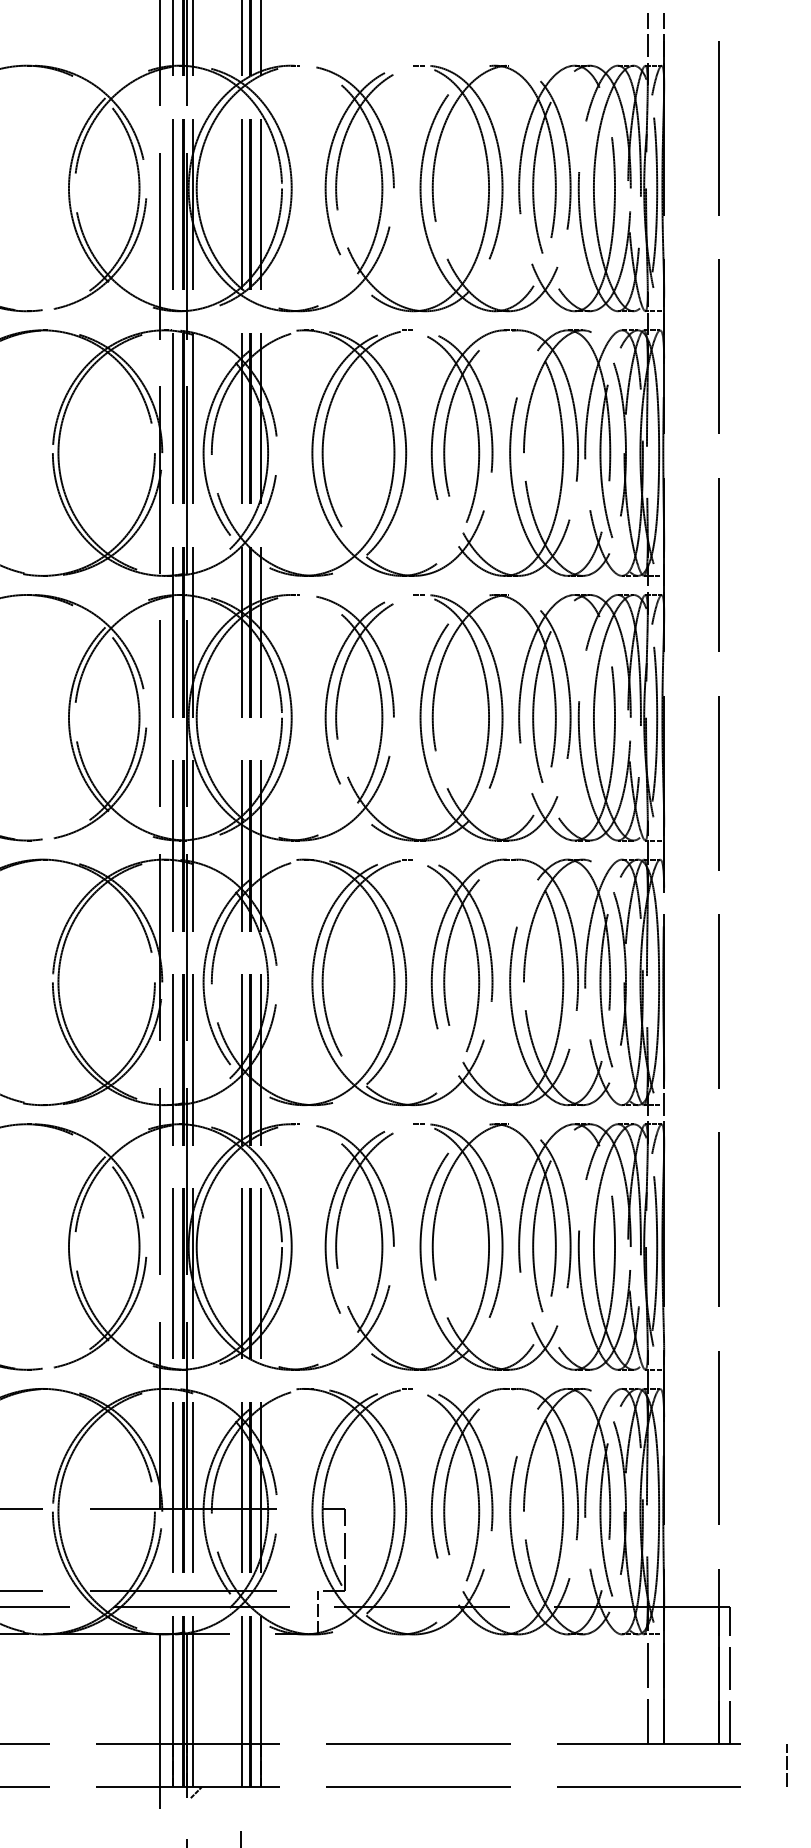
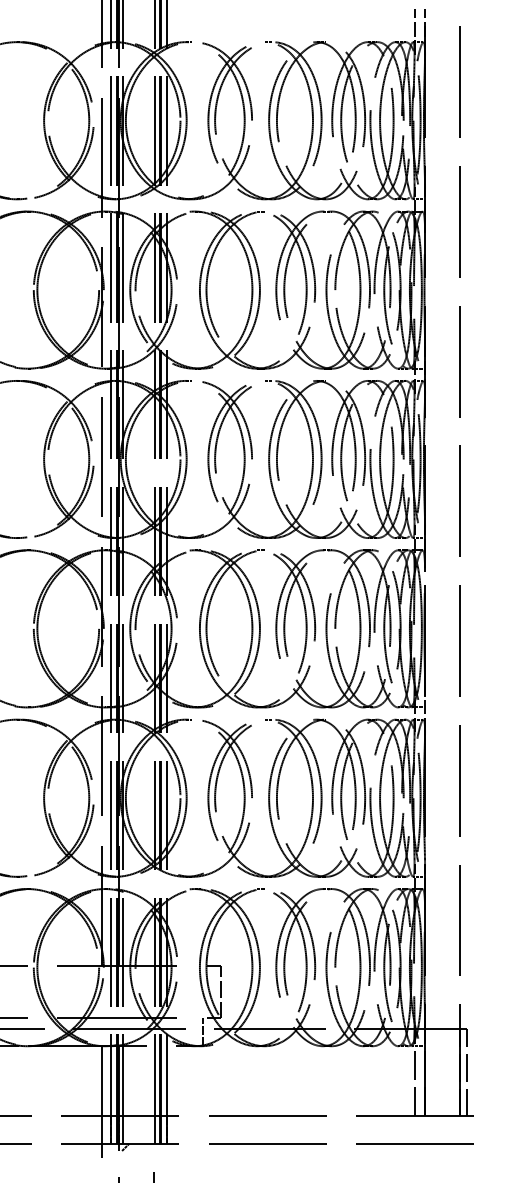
line: (786, 1766) -> (503, 1130), removed

